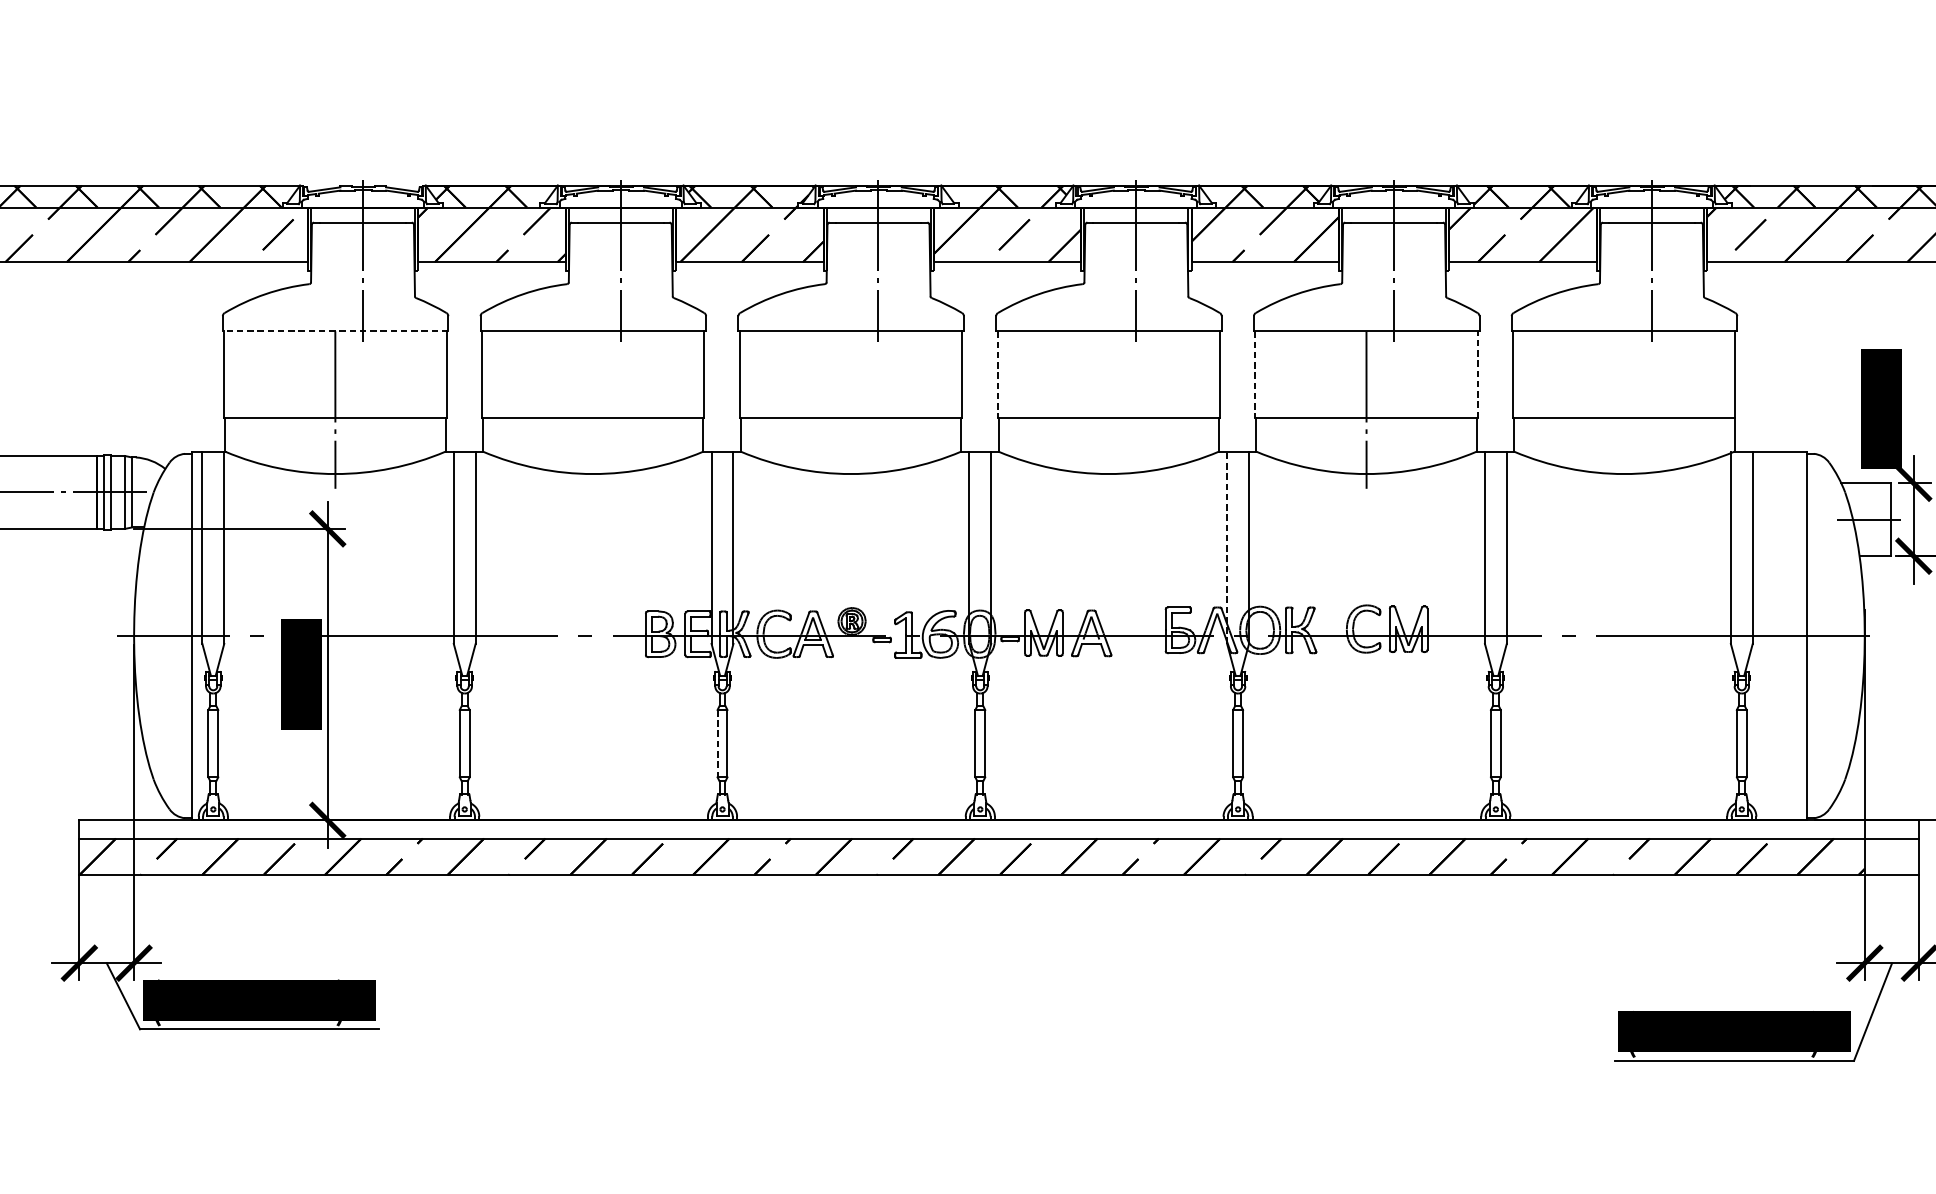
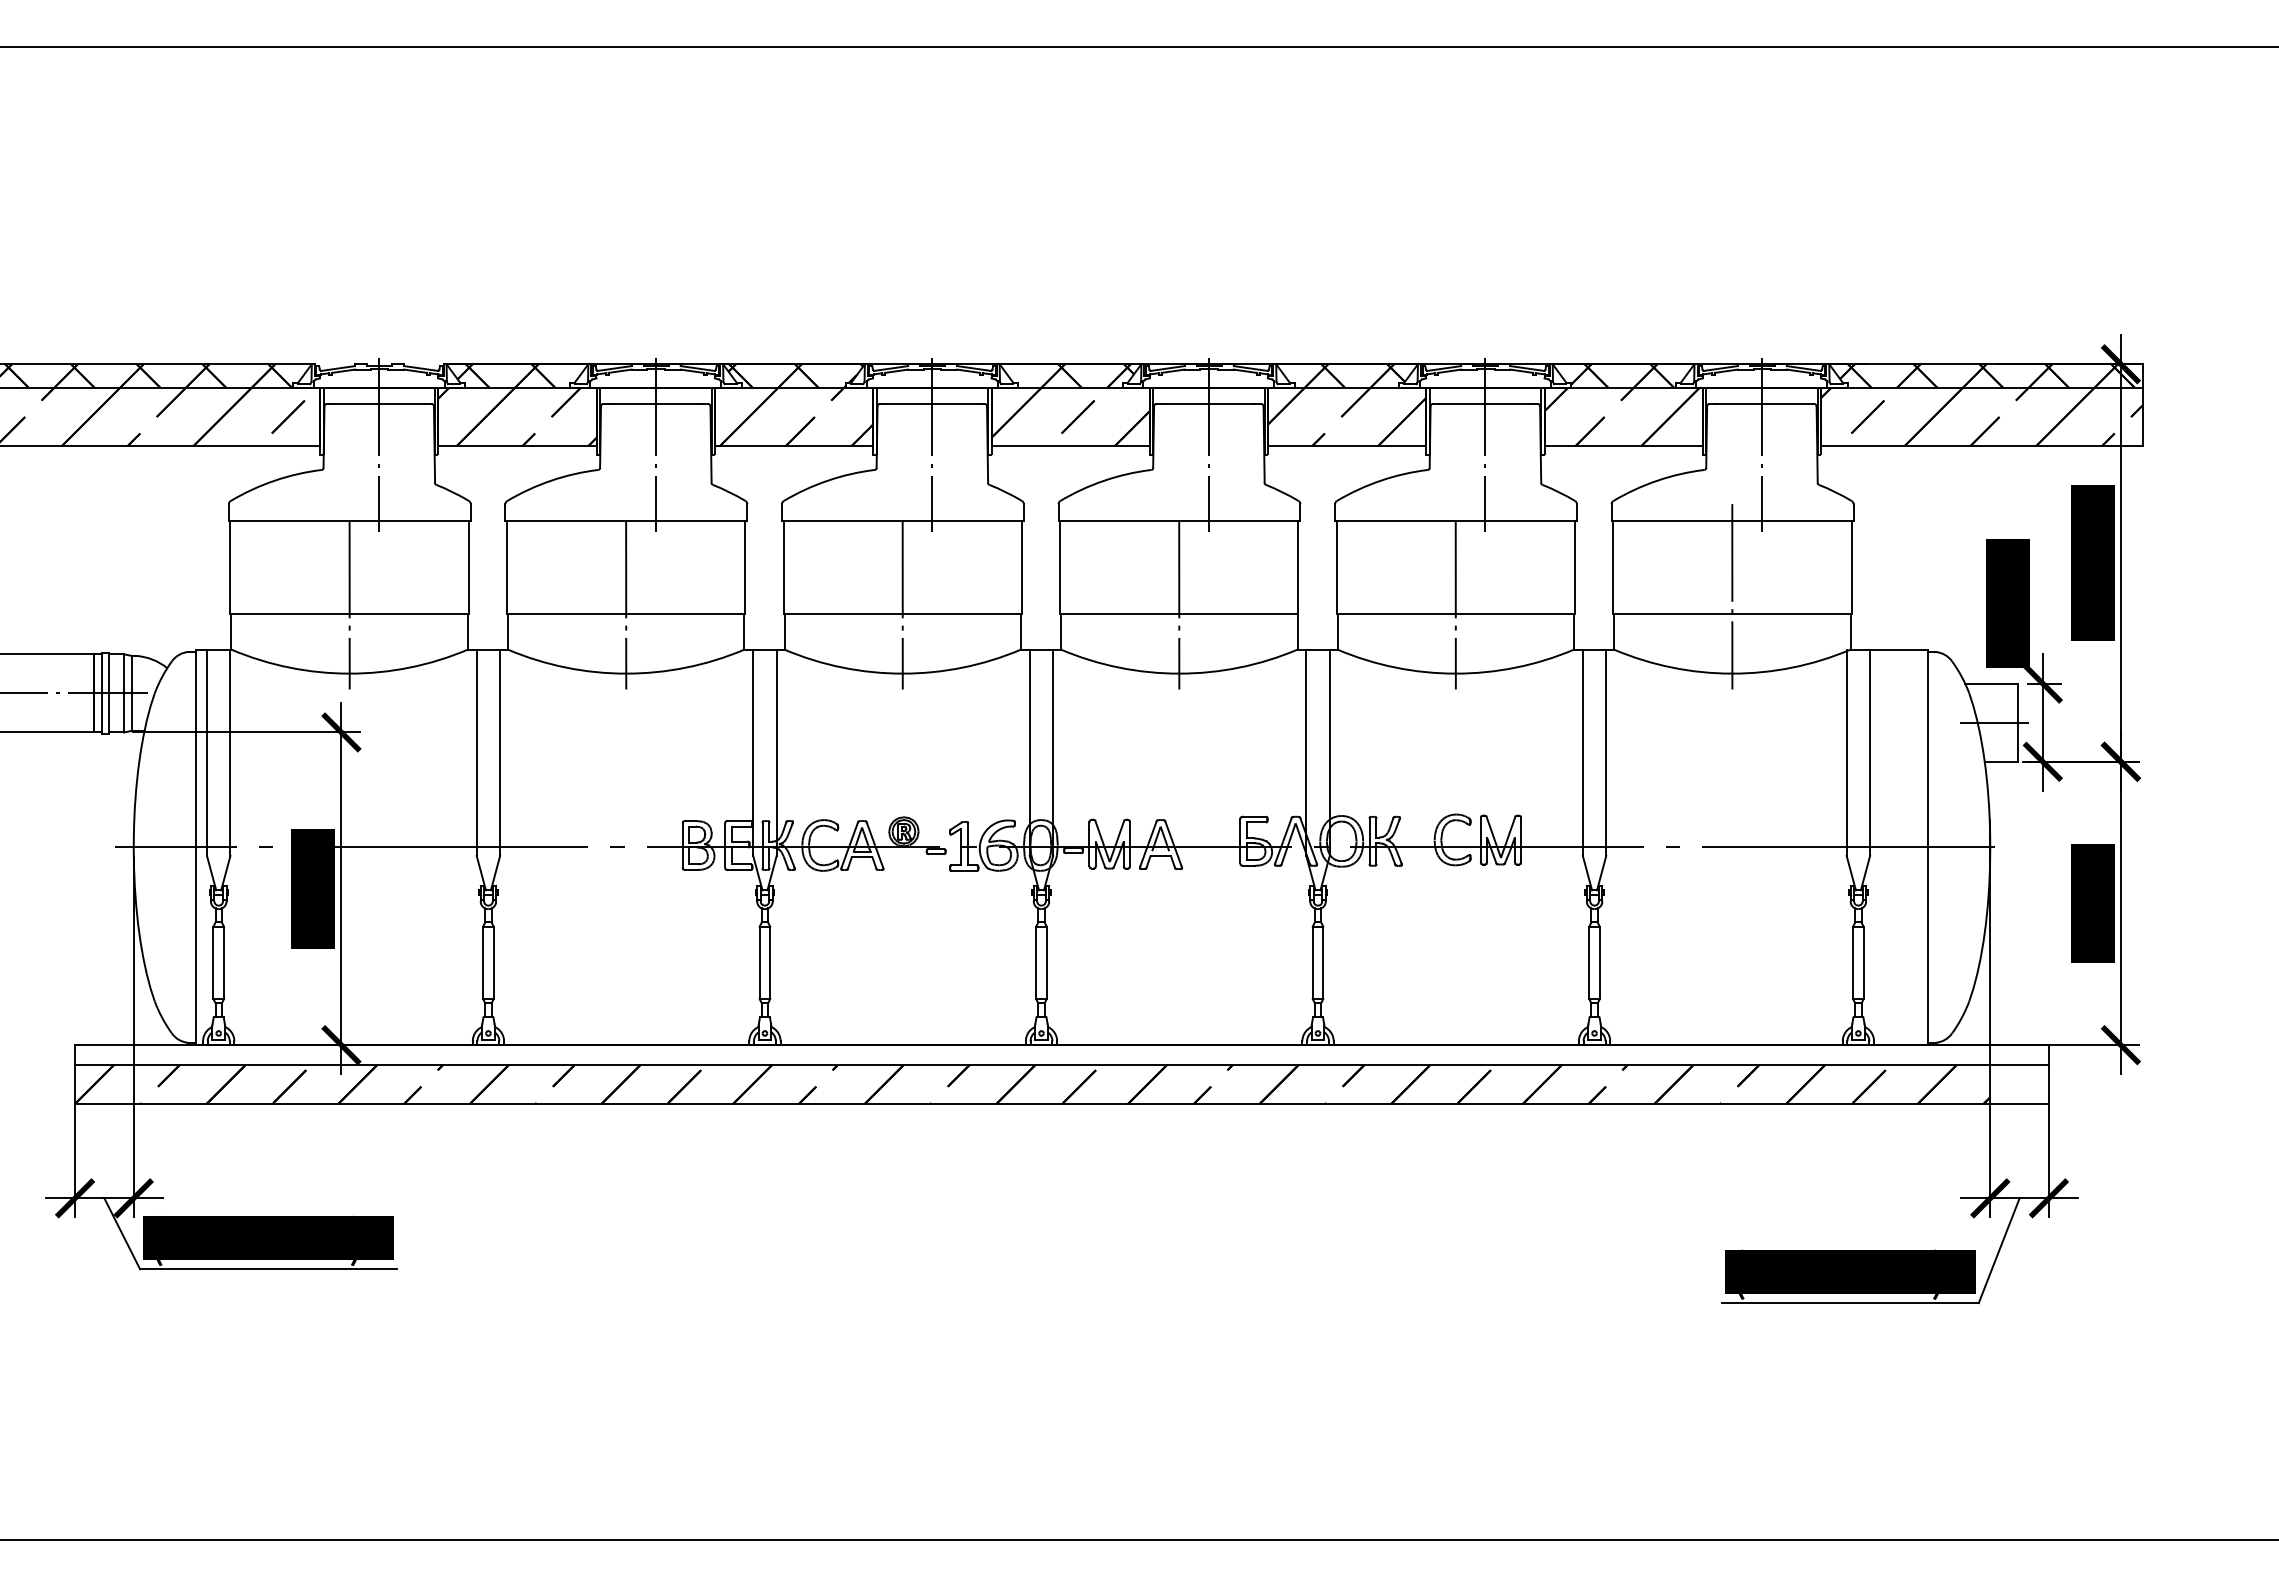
line: (335, 331) -> (349, 520), dashed -> solid
line: (998, 375) -> (1060, 567), dashed -> solid
line: (1255, 375) -> (1336, 567), dashed -> solid
line: (1478, 375) -> (1575, 567), dashed -> solid
line: (1624, 402) -> (1732, 596), added
line: (593, 409) -> (626, 604), added
line: (850, 409) -> (902, 604), added
line: (1108, 409) -> (1179, 604), added
line: (1227, 547) -> (1306, 752), dashed -> solid
line: (717, 744) -> (759, 963), dashed -> solid

